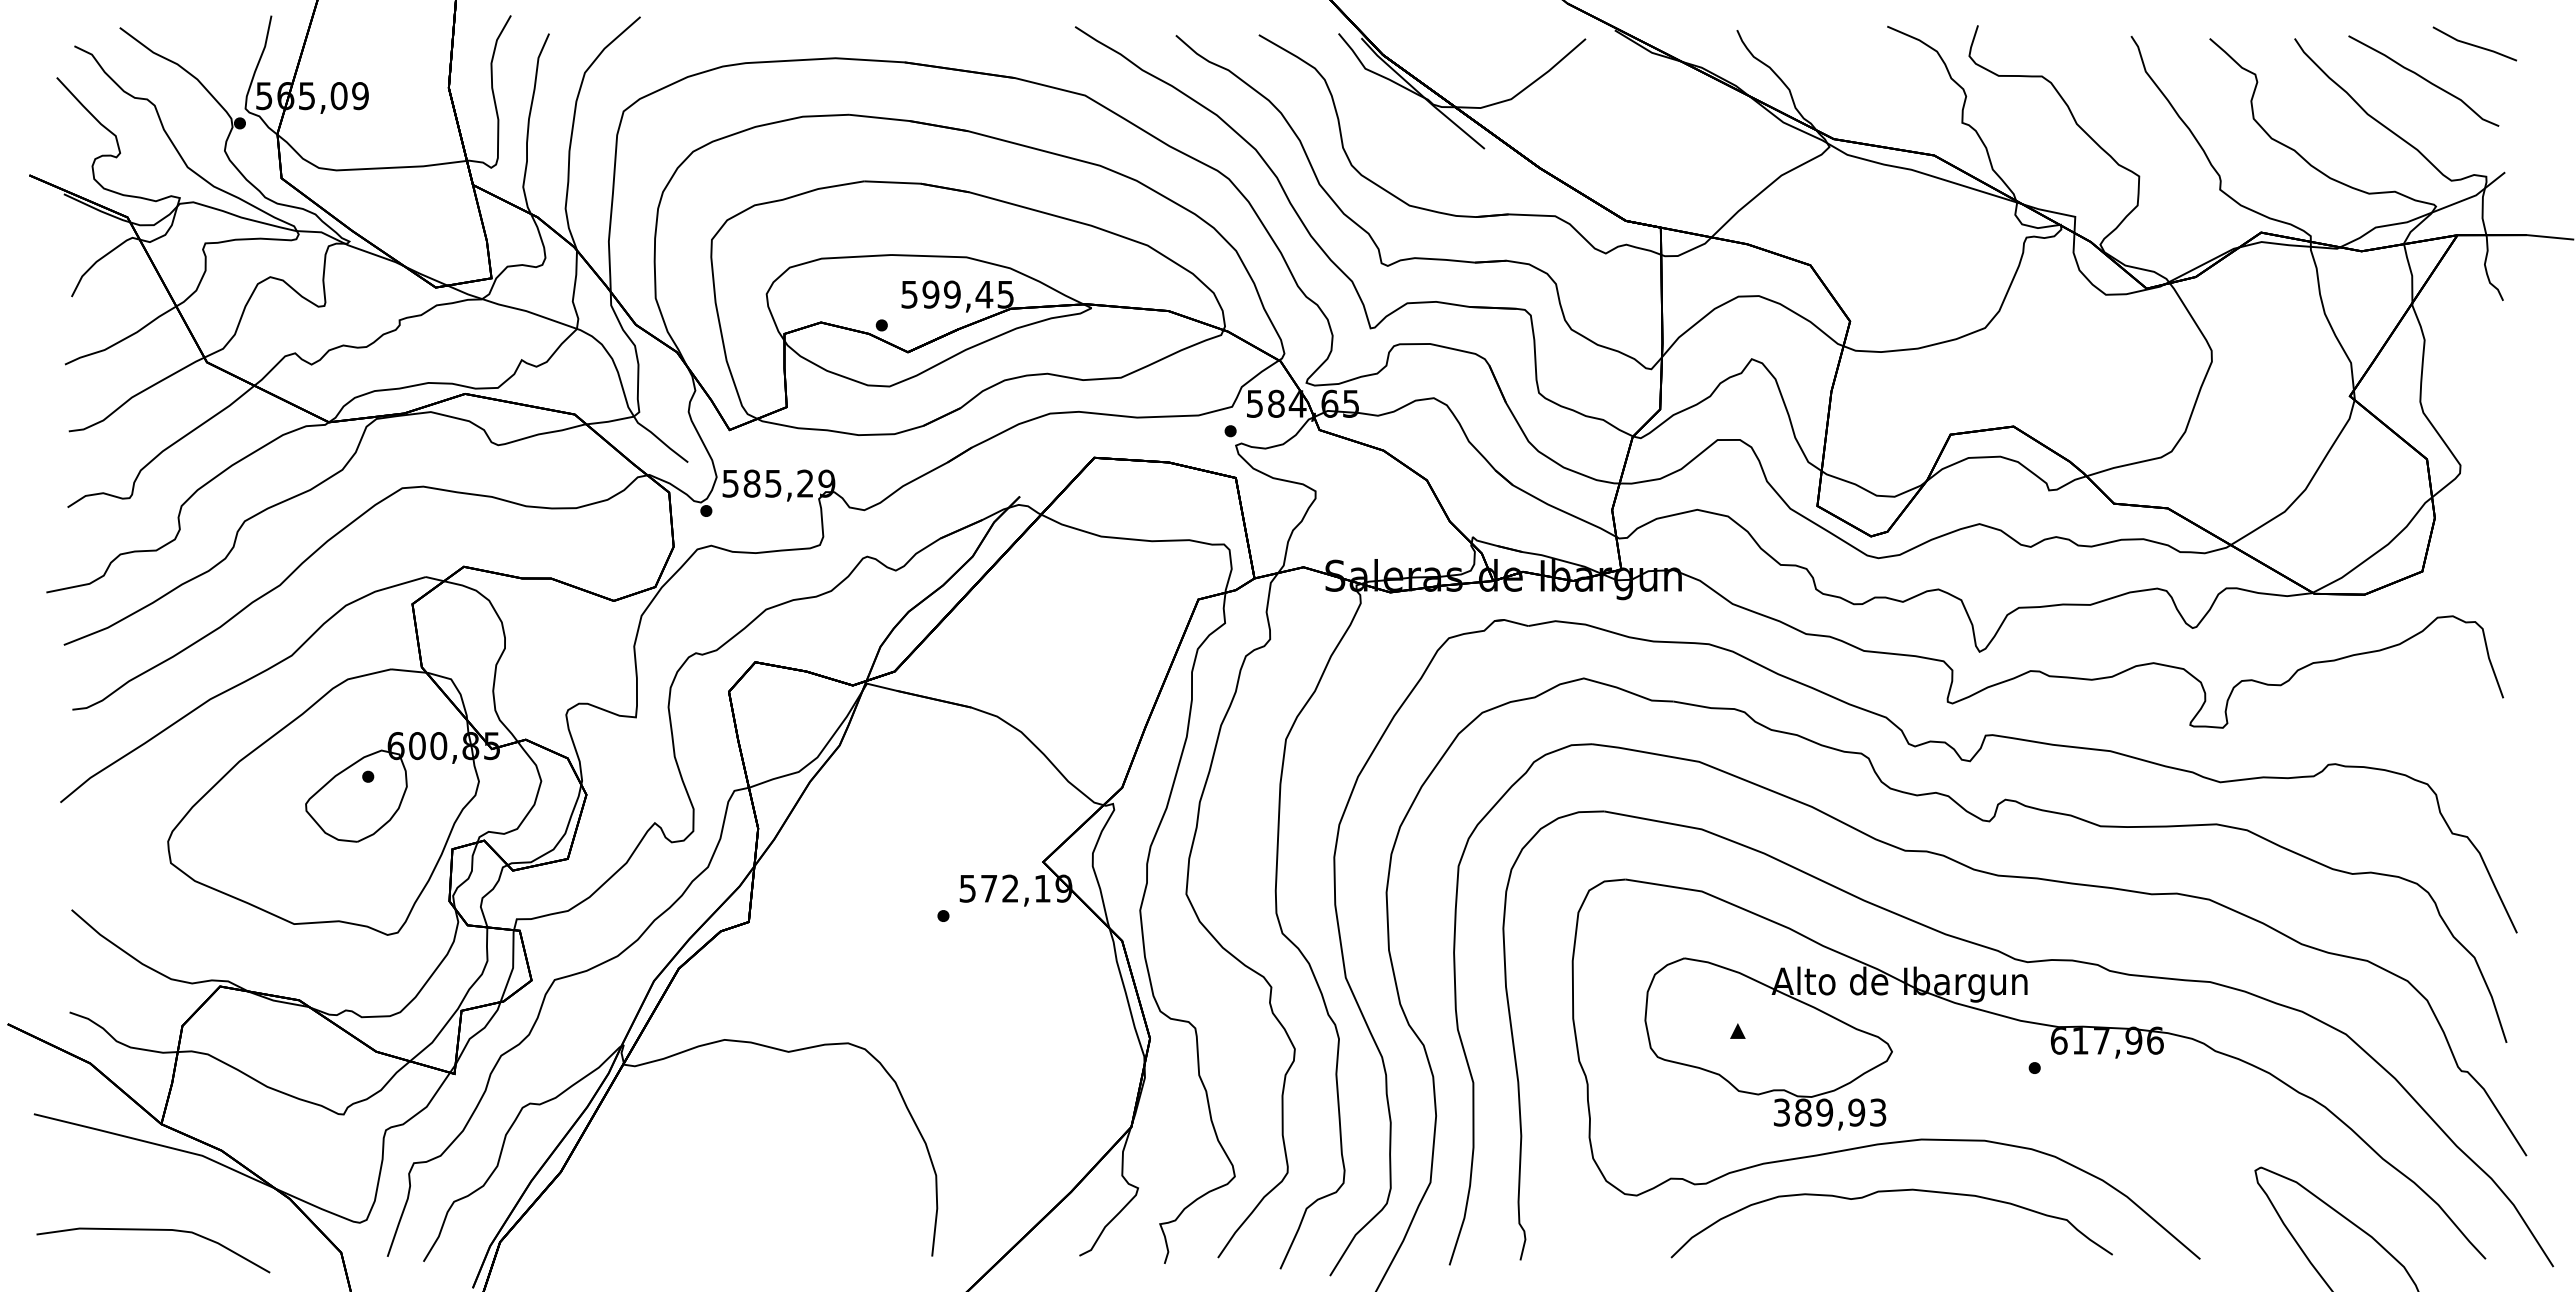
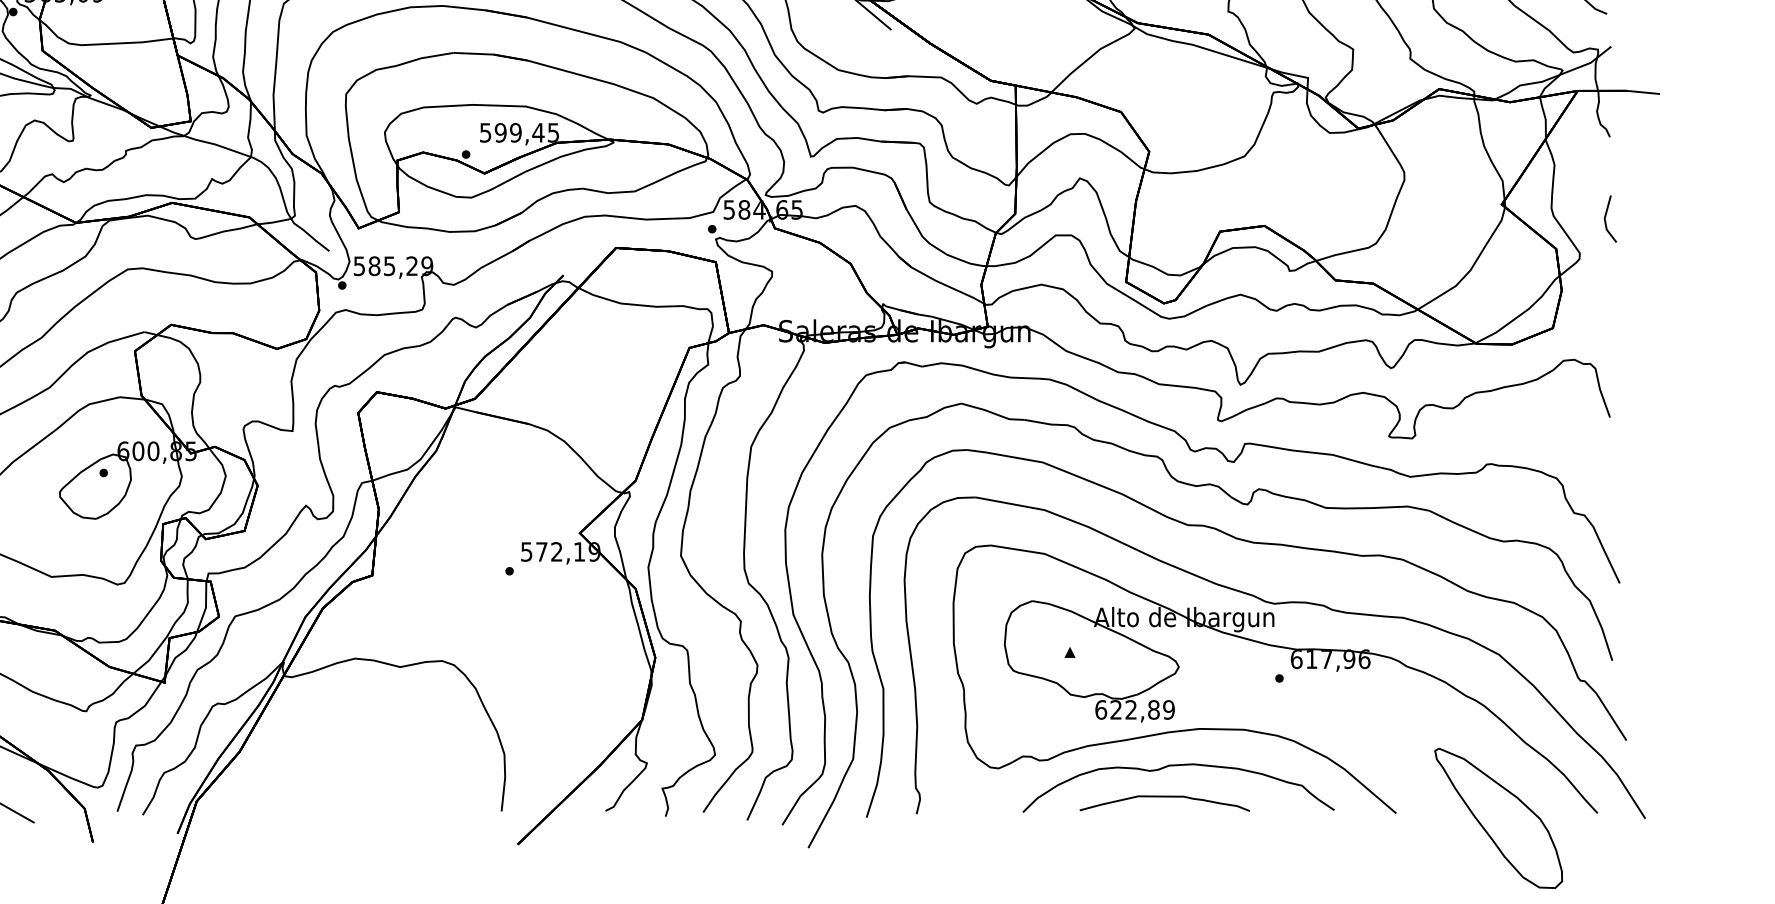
line: (2497, 414) -> (1605, 217), added
text: (1829, 1112) -> (1134, 709), 389,93 -> 622,89
curve: (1871, 1236) -> (1164, 797), added

